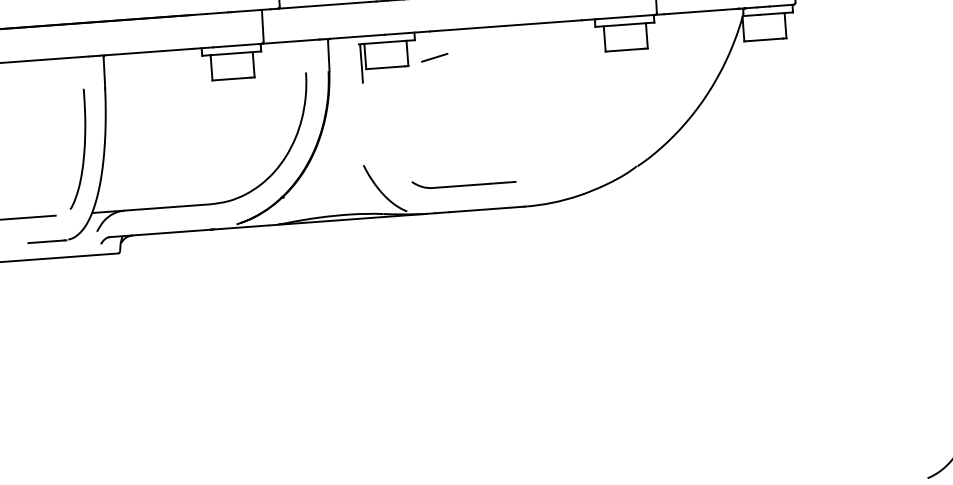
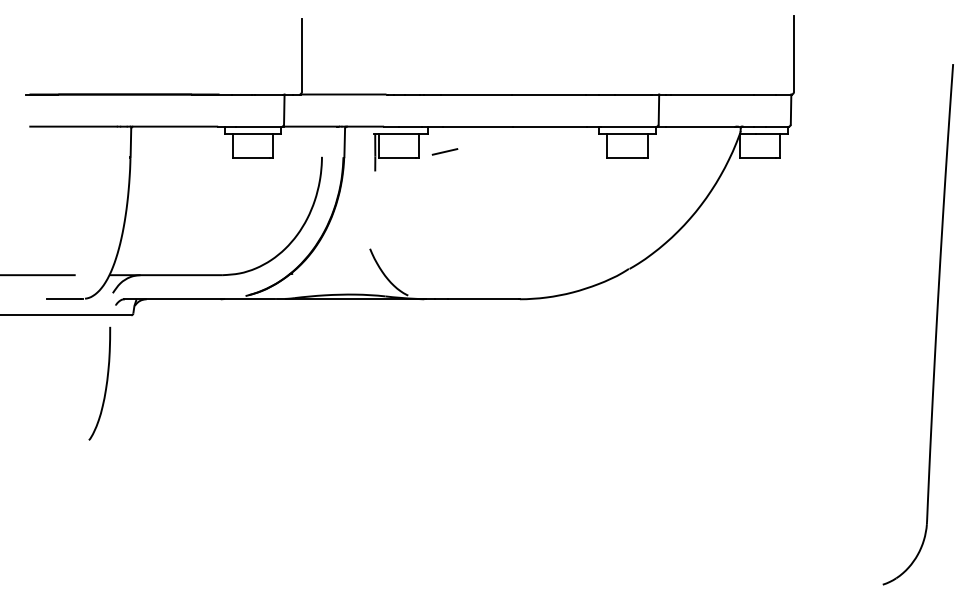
curve: (83, 149) -> (105, 384), moved
part: (463, 181) -> (463, 271), removed

